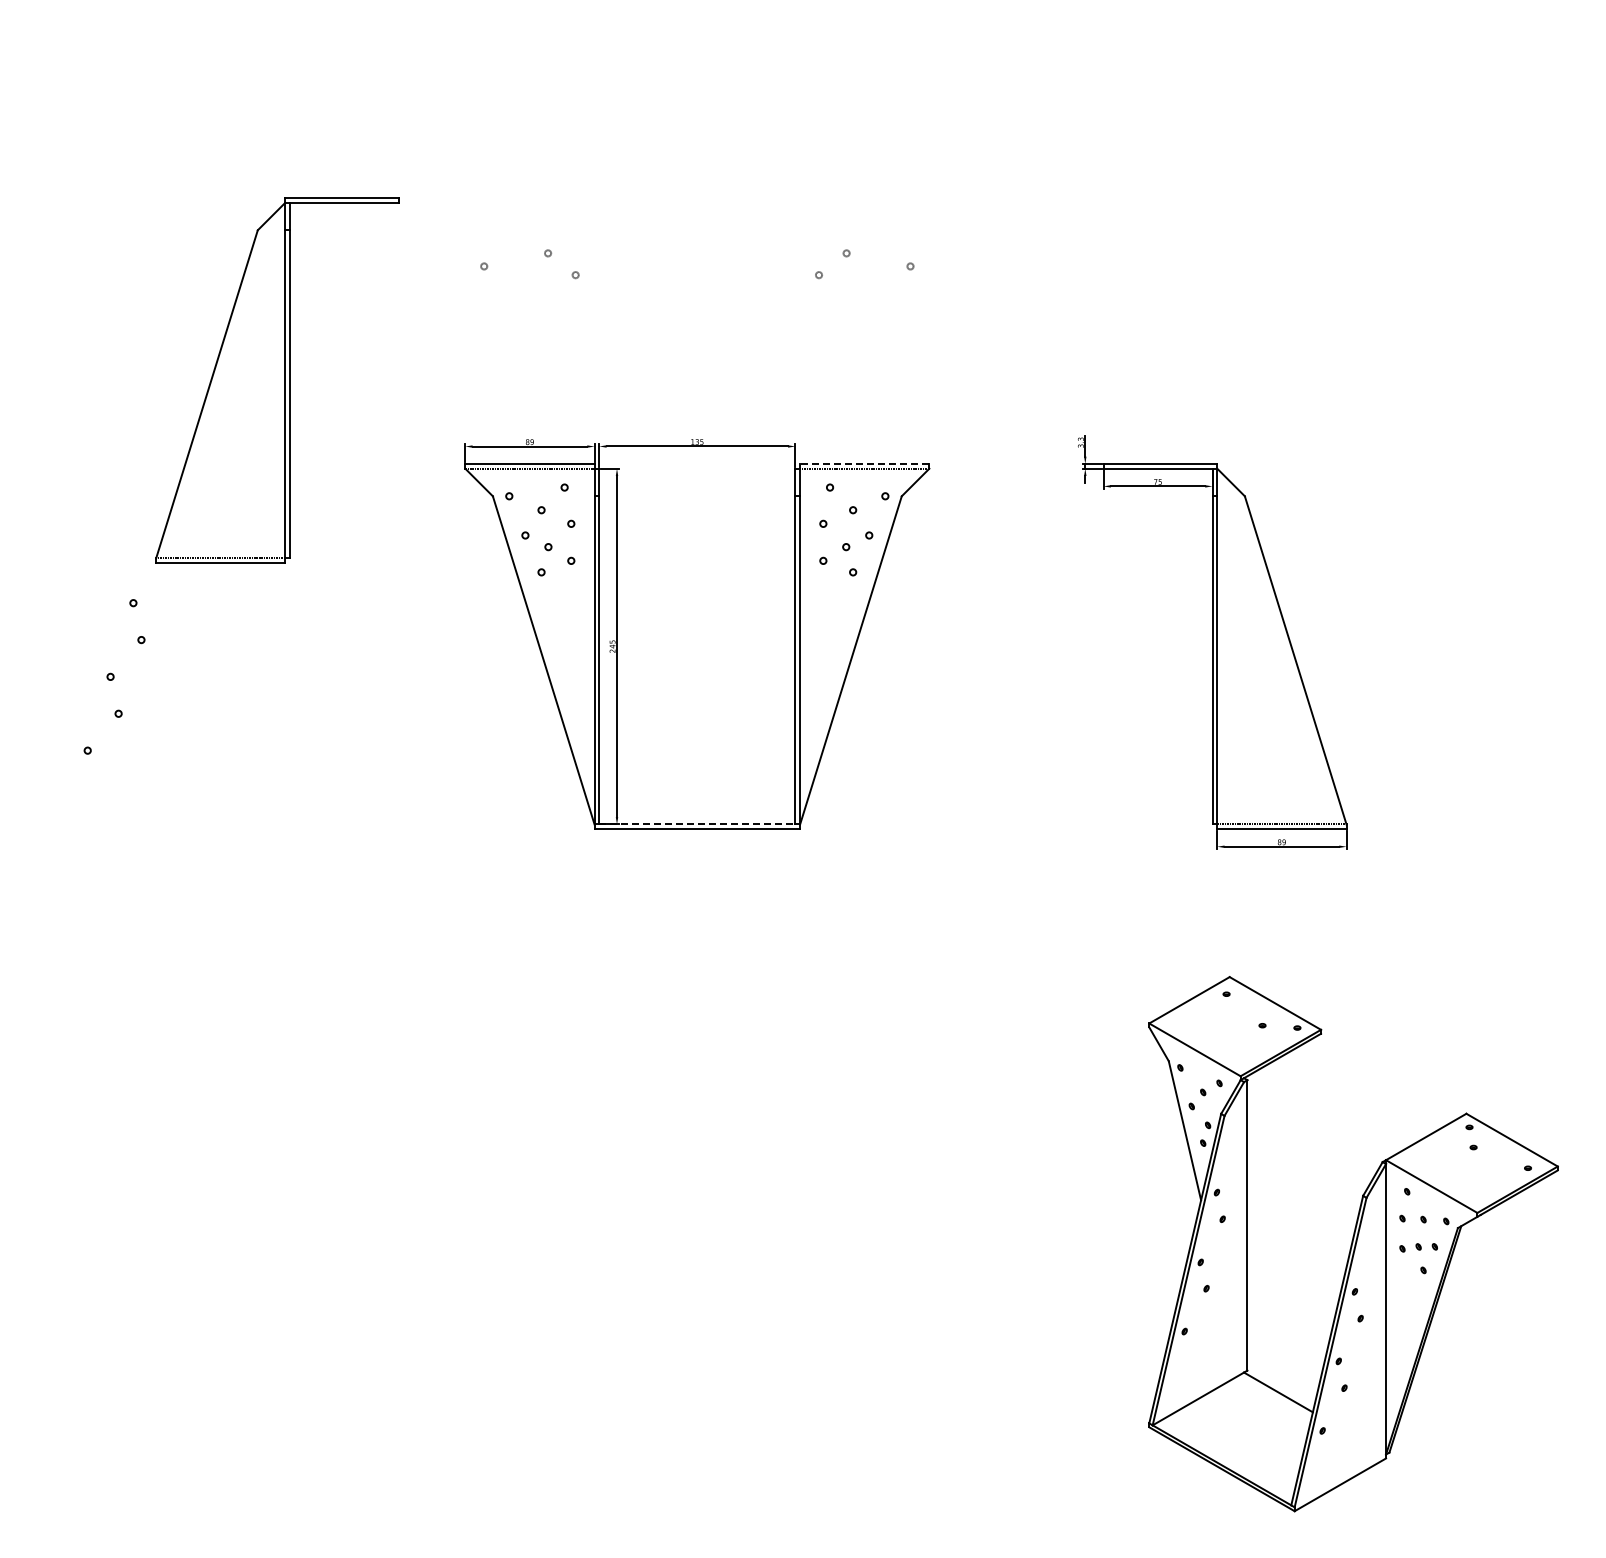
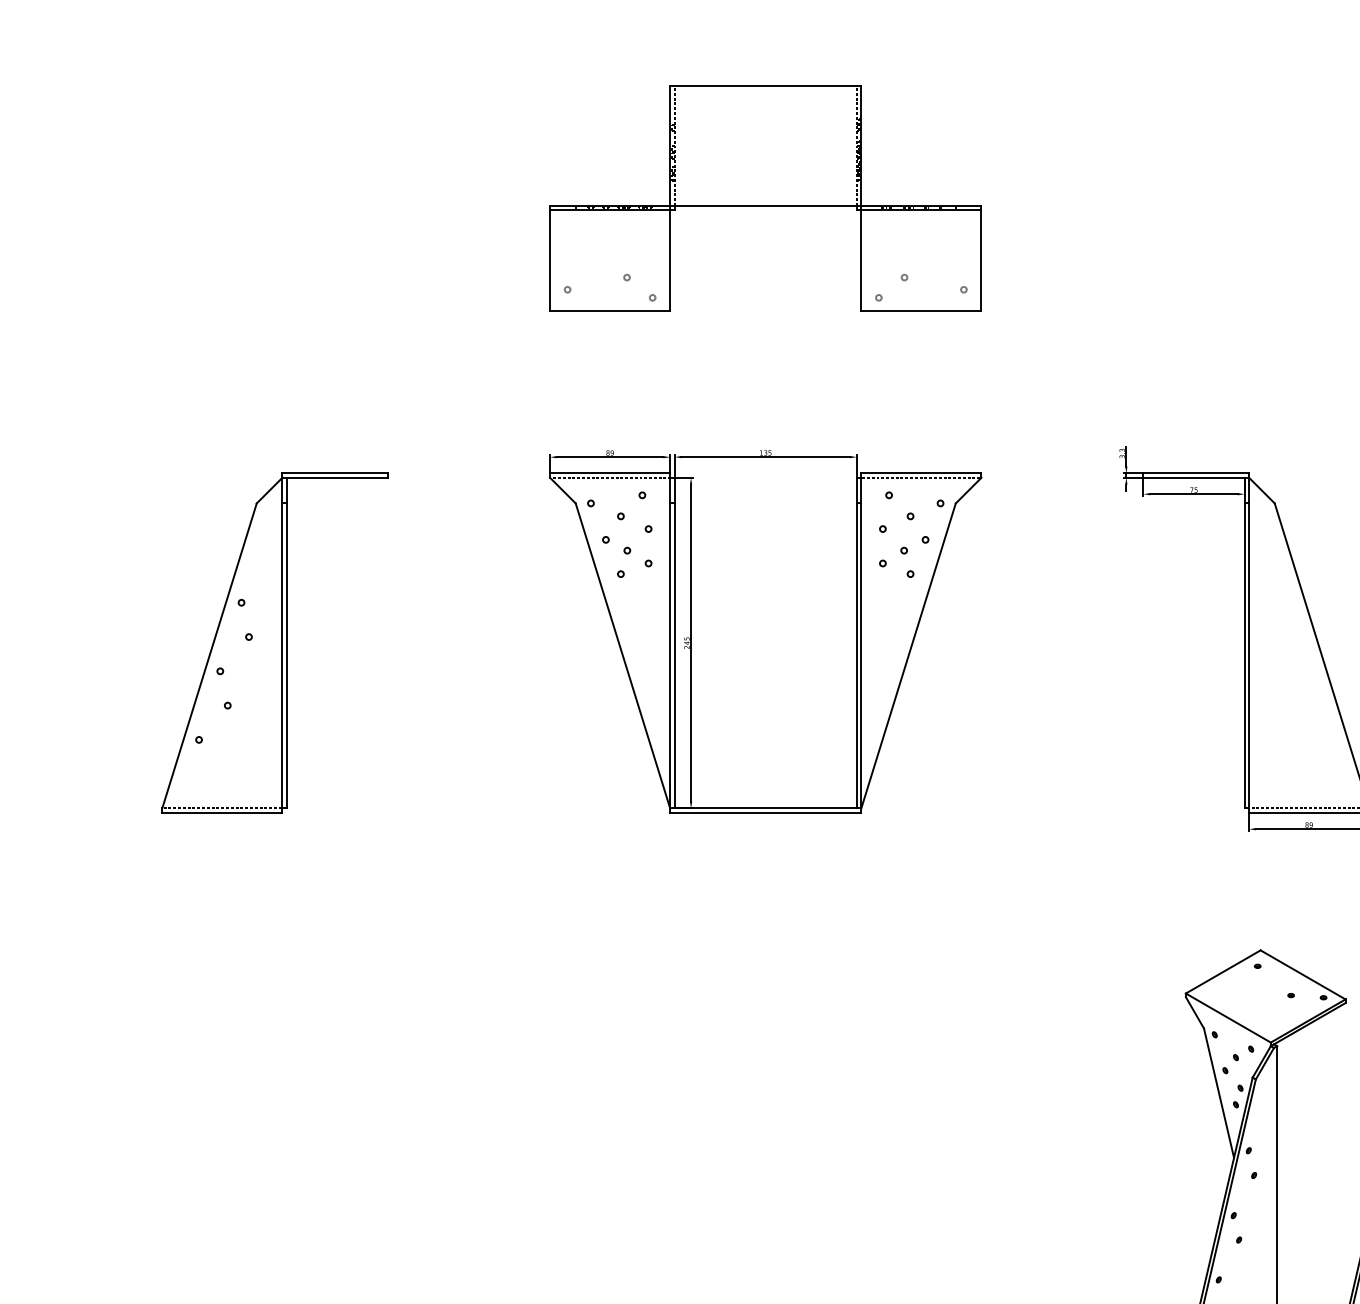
part: (696, 168) -> (764, 198), added
part: (277, 380) -> (275, 643), moved
line: (864, 463) -> (921, 472), dashed -> solid
line: (697, 824) -> (765, 808), dashed -> solid

